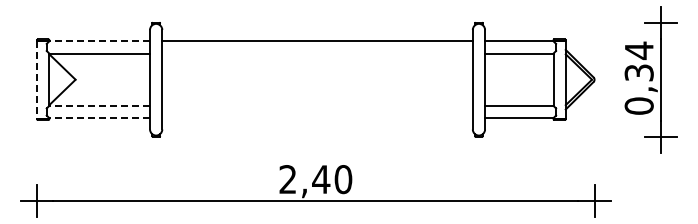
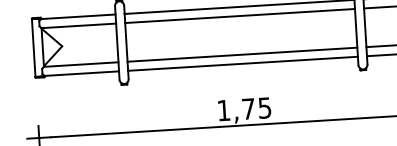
line: (99, 41) -> (78, 16), dashed -> solid
line: (317, 53) -> (240, 15), added
line: (37, 80) -> (34, 48), dashed -> solid
line: (99, 105) -> (81, 64), dashed -> solid
line: (317, 105) -> (242, 54), added
line: (99, 118) -> (81, 73), dashed -> solid
line: (317, 118) -> (242, 64), added
text: (315, 179) -> (244, 109), 2,40 -> 1,75

